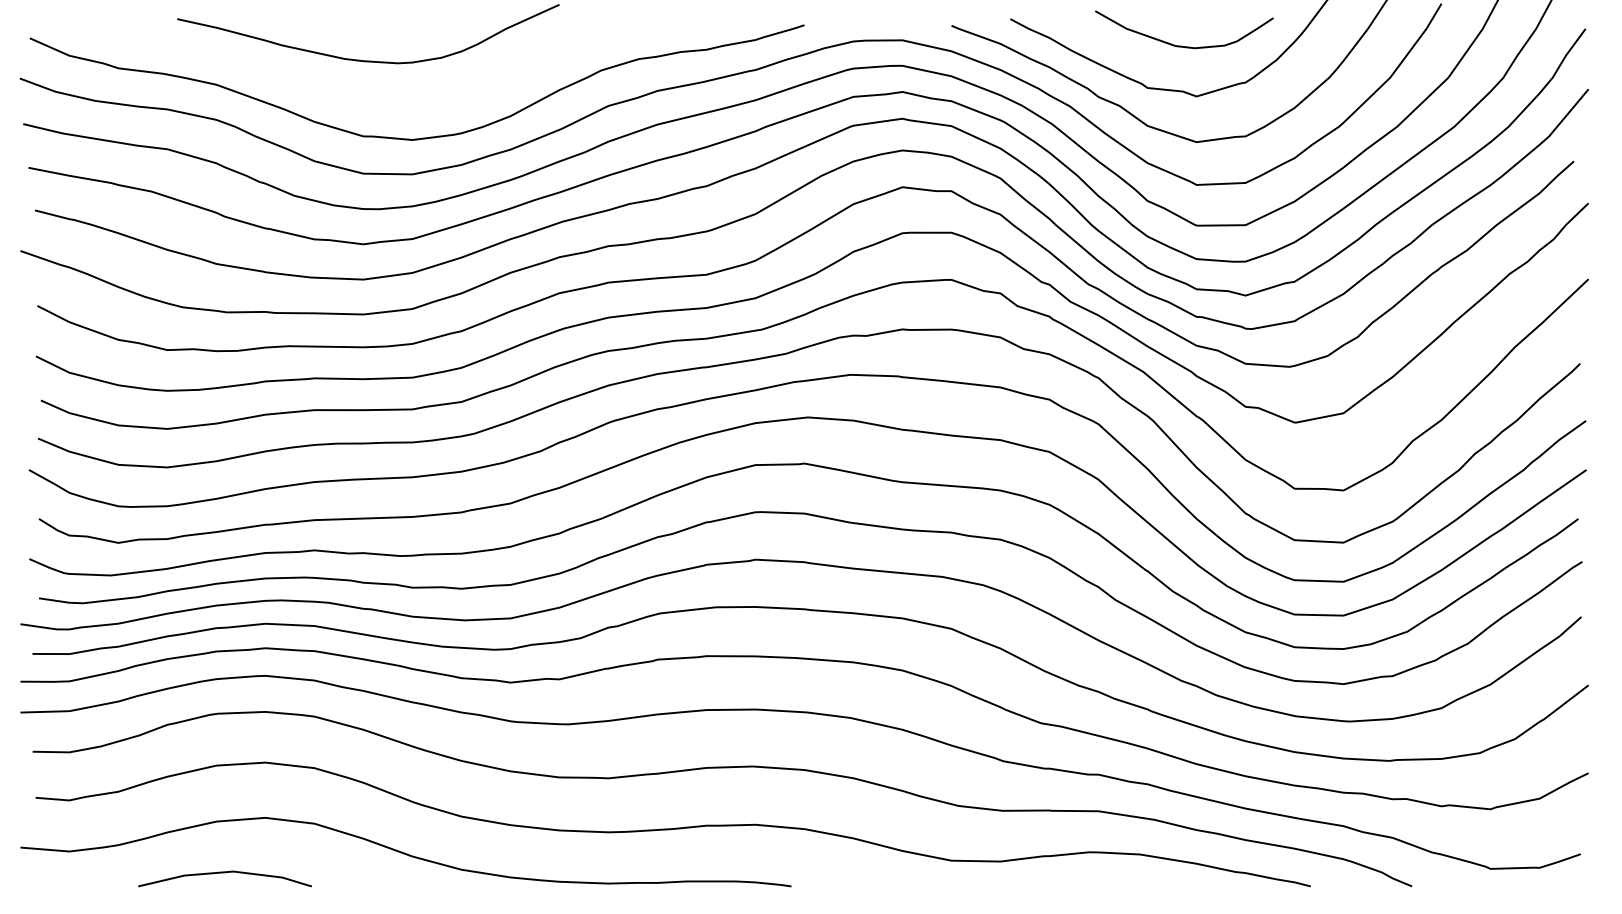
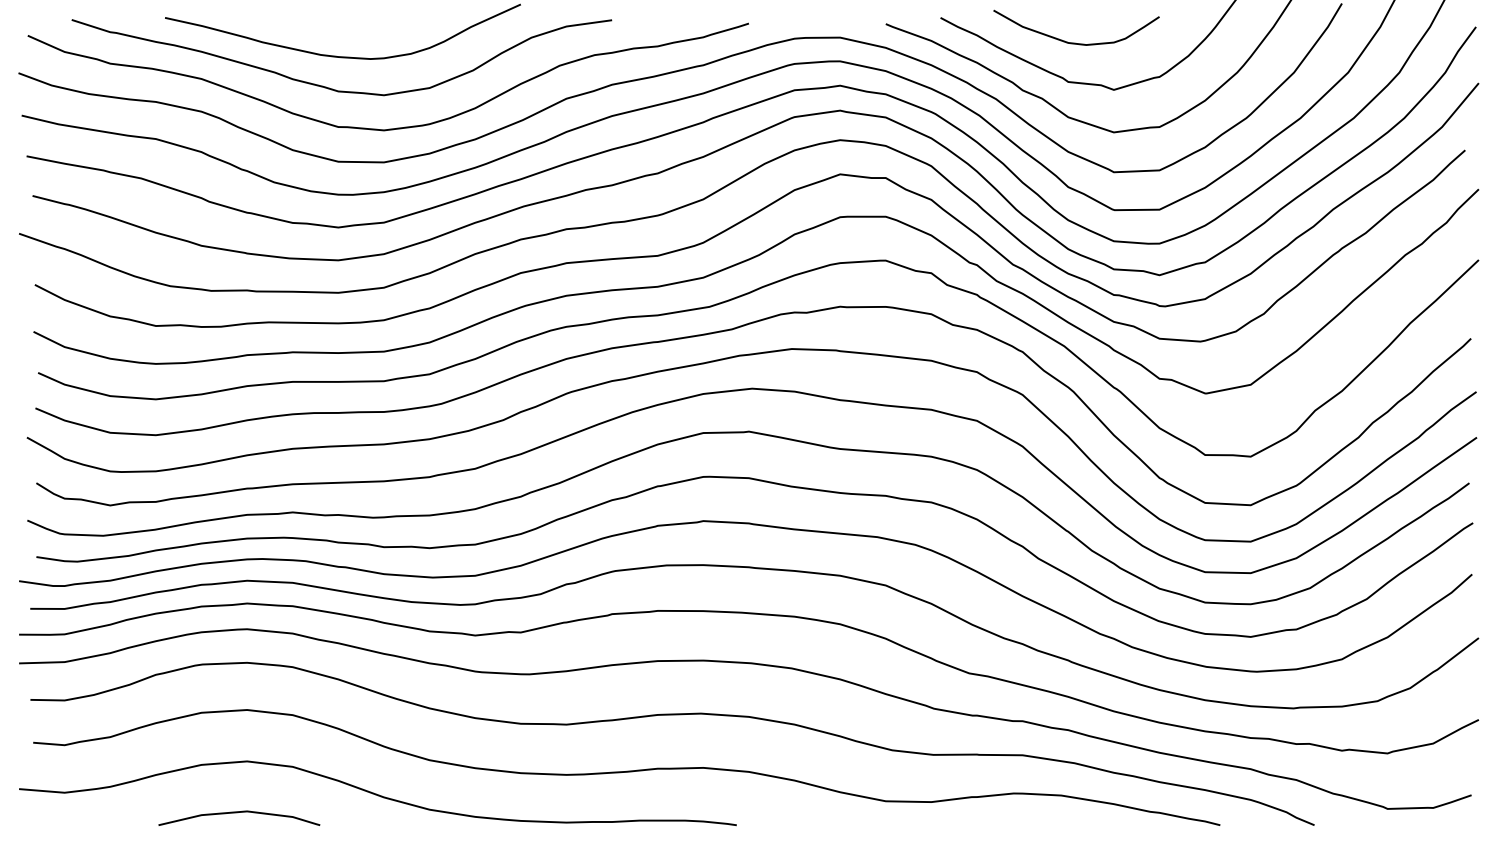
curve: (1182, 45) -> (1074, 42), moved
curve: (355, 94) -> (330, 88), added
curve: (224, 873) -> (238, 813), moved

